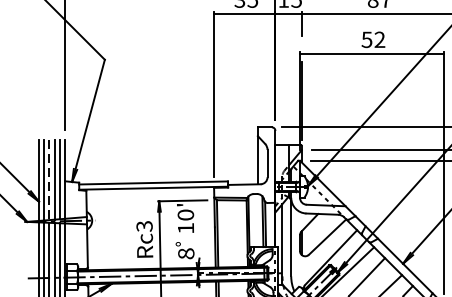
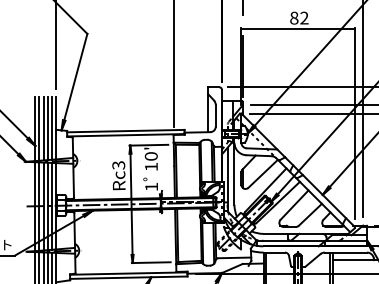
text: (367, 38) -> (294, 17), 52 -> 82
line: (49, 179) -> (43, 128), dashed -> solid
text: (186, 253) -> (151, 186), 8 -> 1

